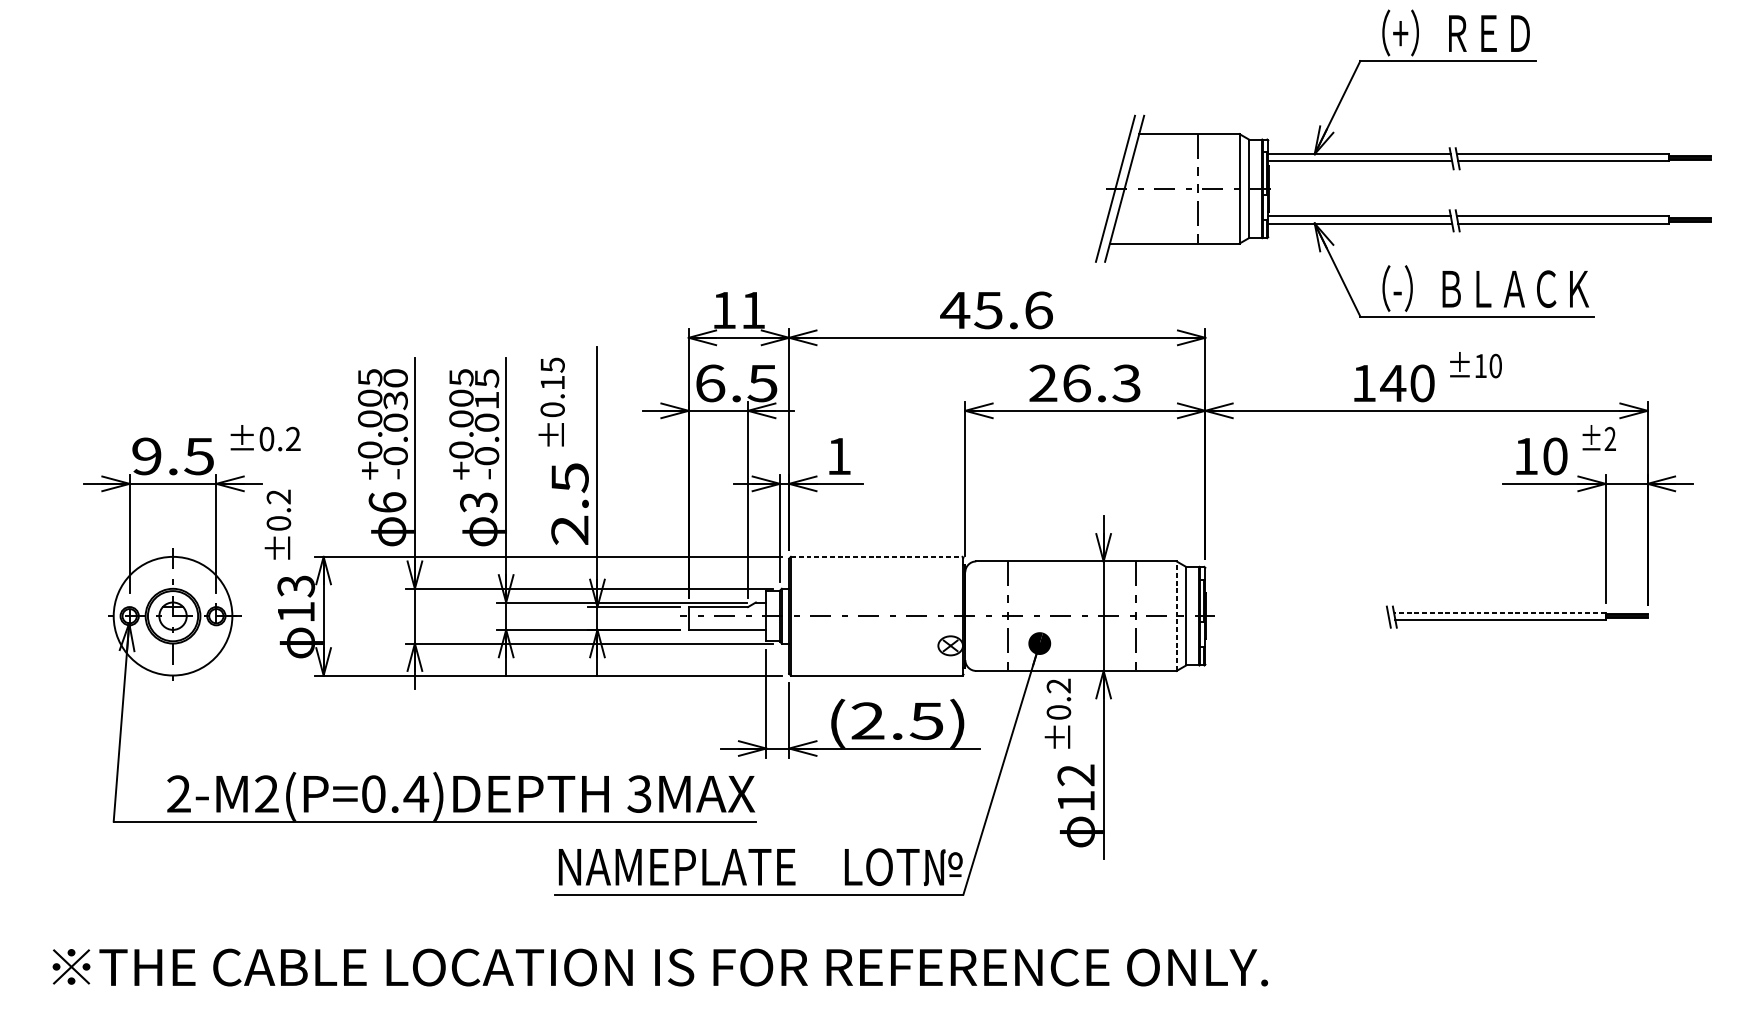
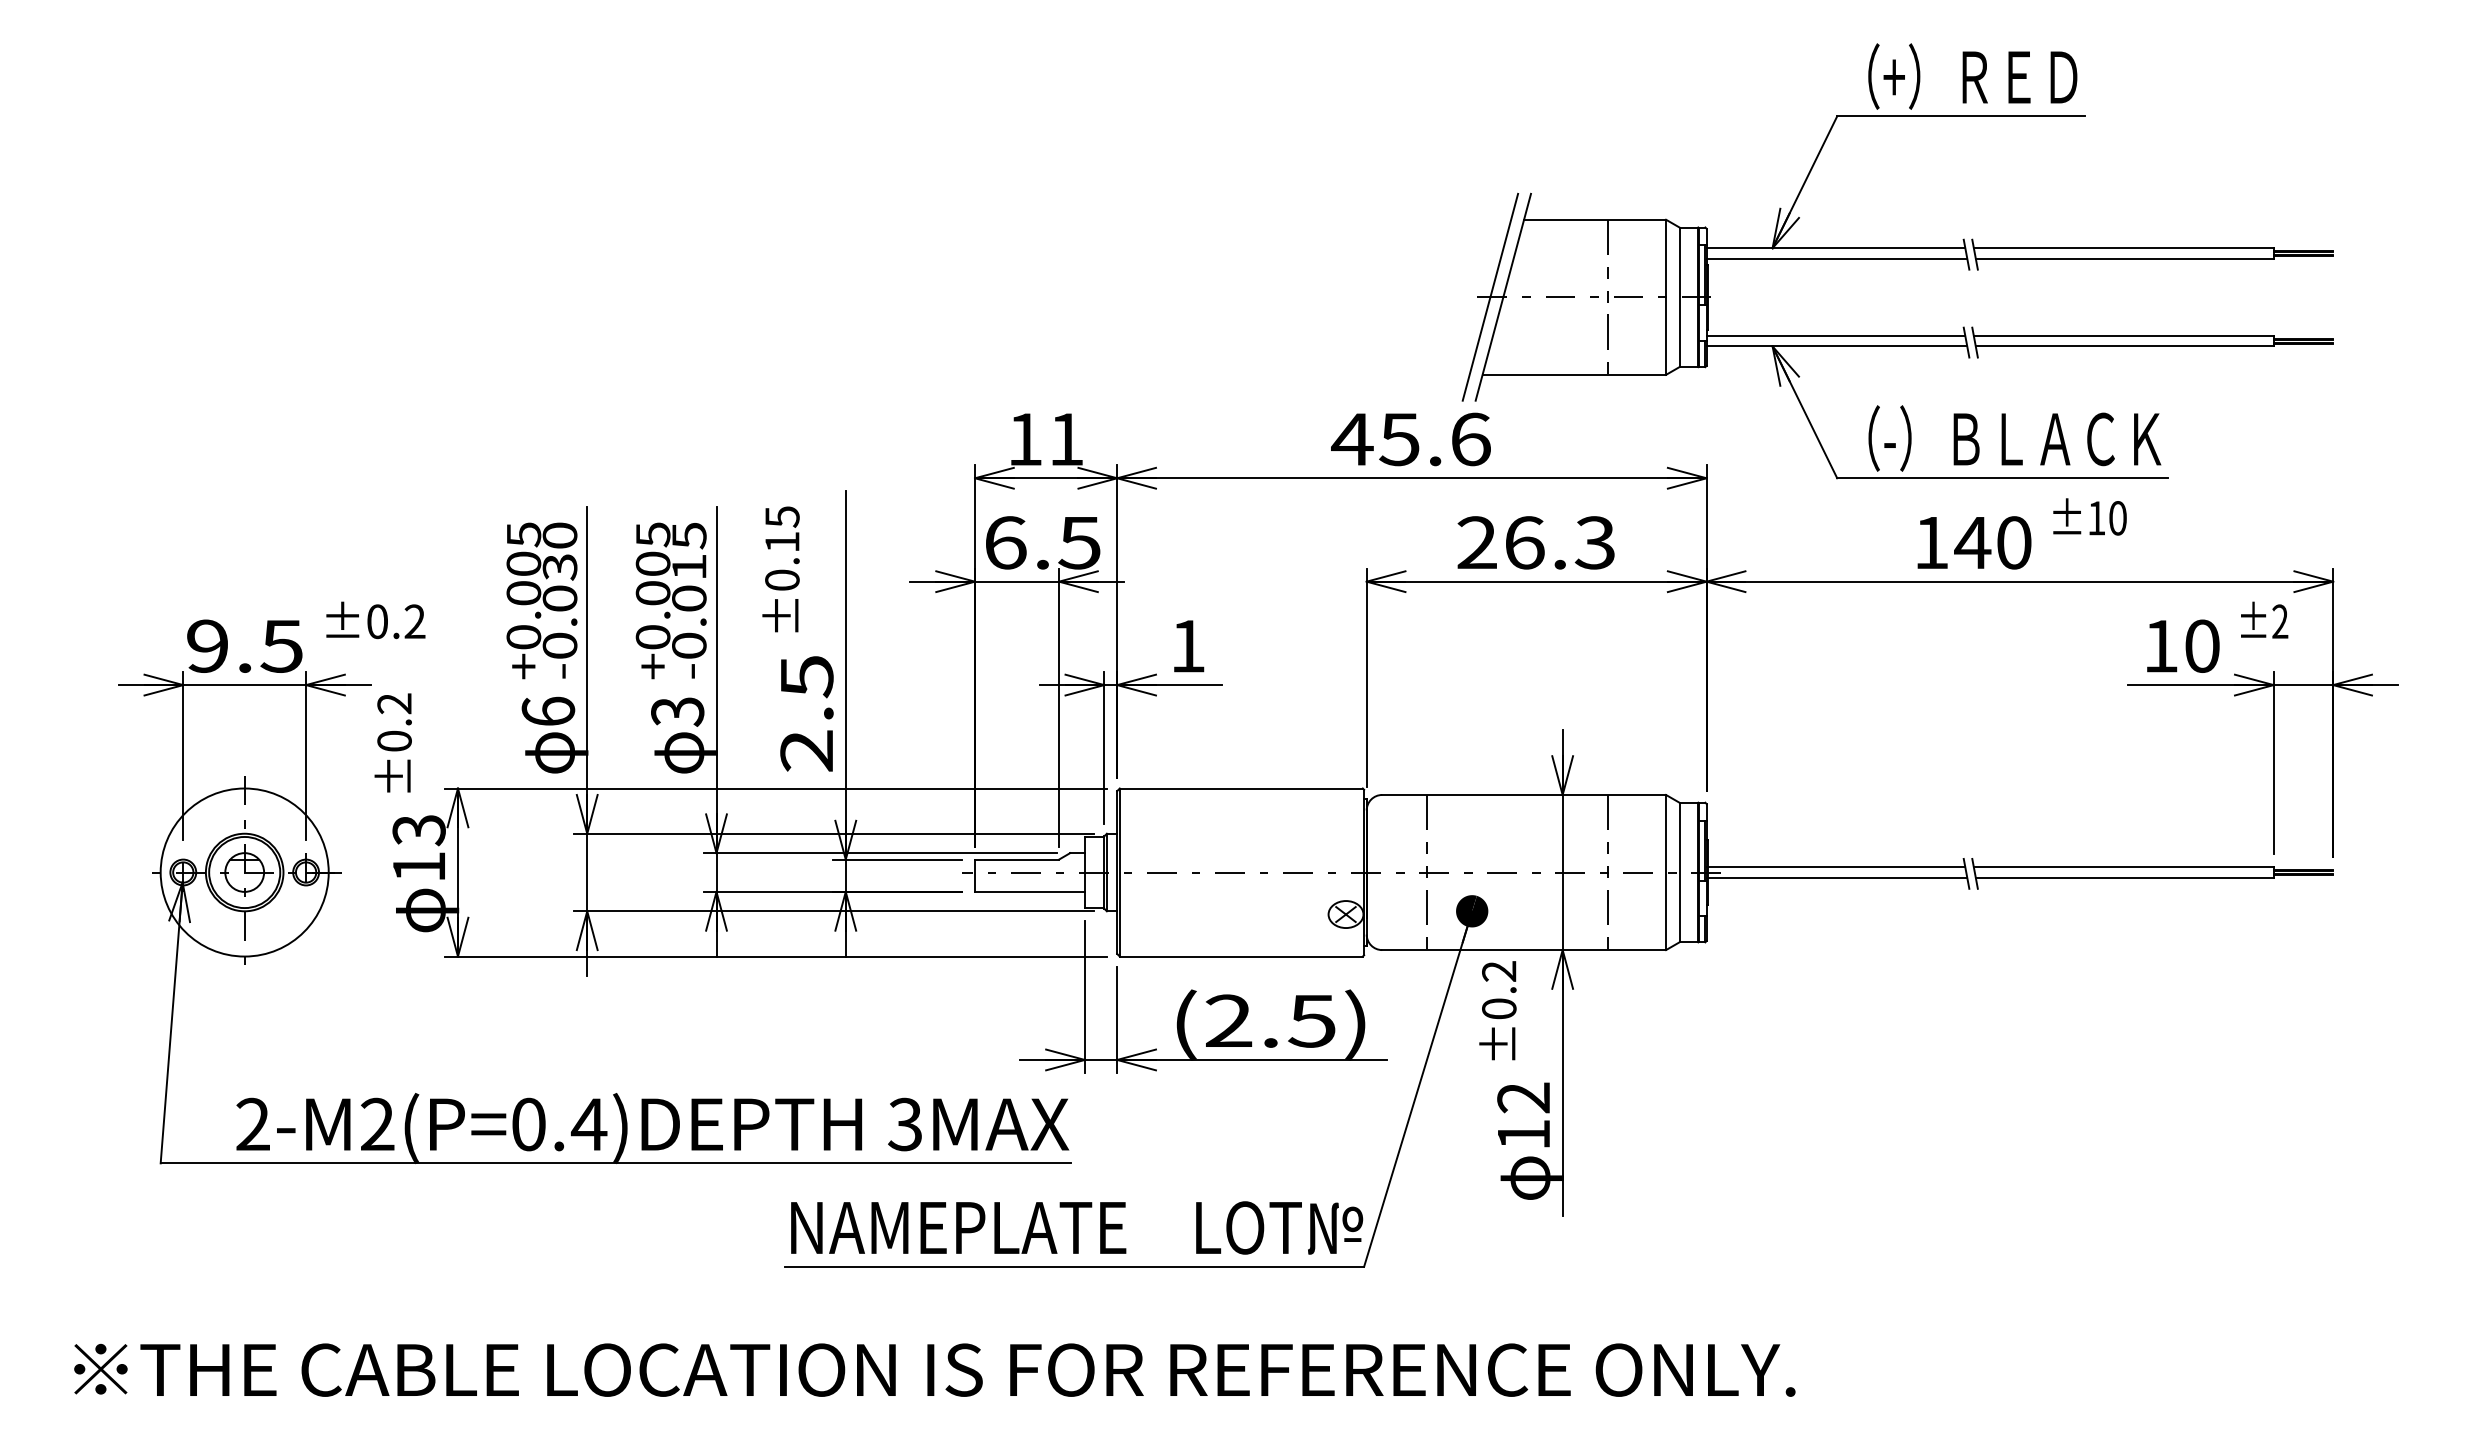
part: (1402, 163) -> (1897, 261), moved
line: (876, 556) -> (1241, 788), dashed -> solid
line: (1296, 612) -> (1835, 867), added
line: (1499, 612) -> (2123, 867), dashed -> solid
line: (1176, 616) -> (1666, 872), dashed -> solid
line: (1297, 619) -> (1836, 877), added

